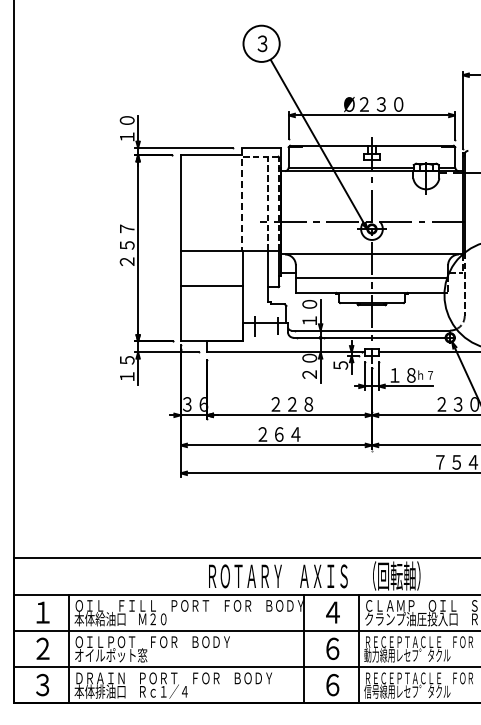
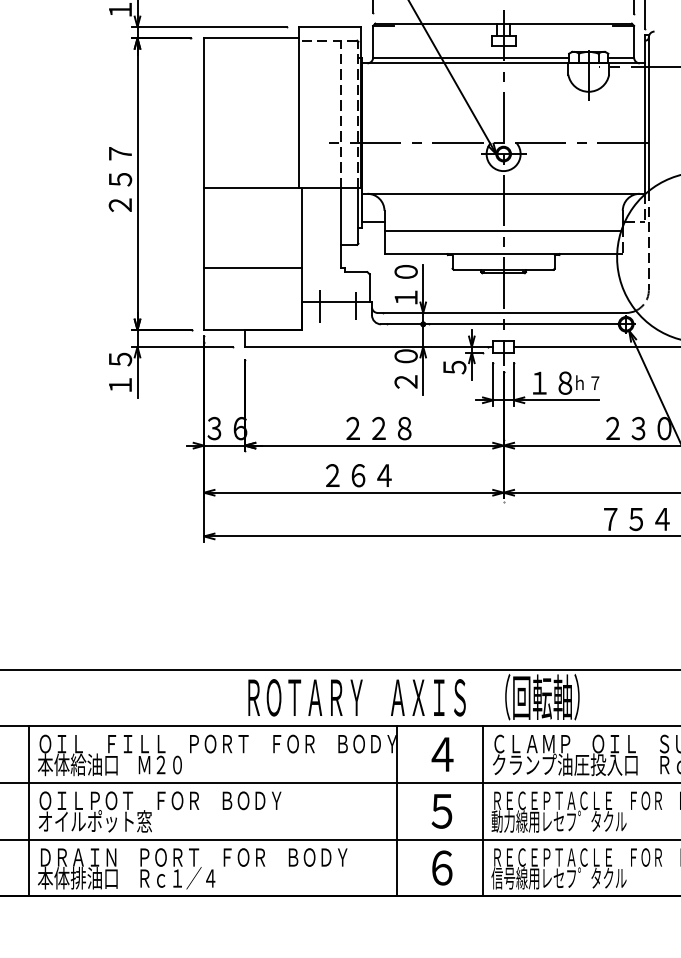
line: (241, 199) -> (299, 107), dashed -> solid
line: (211, 285) -> (252, 267), moved
text: (332, 648) -> (441, 810), ６ -> ５

